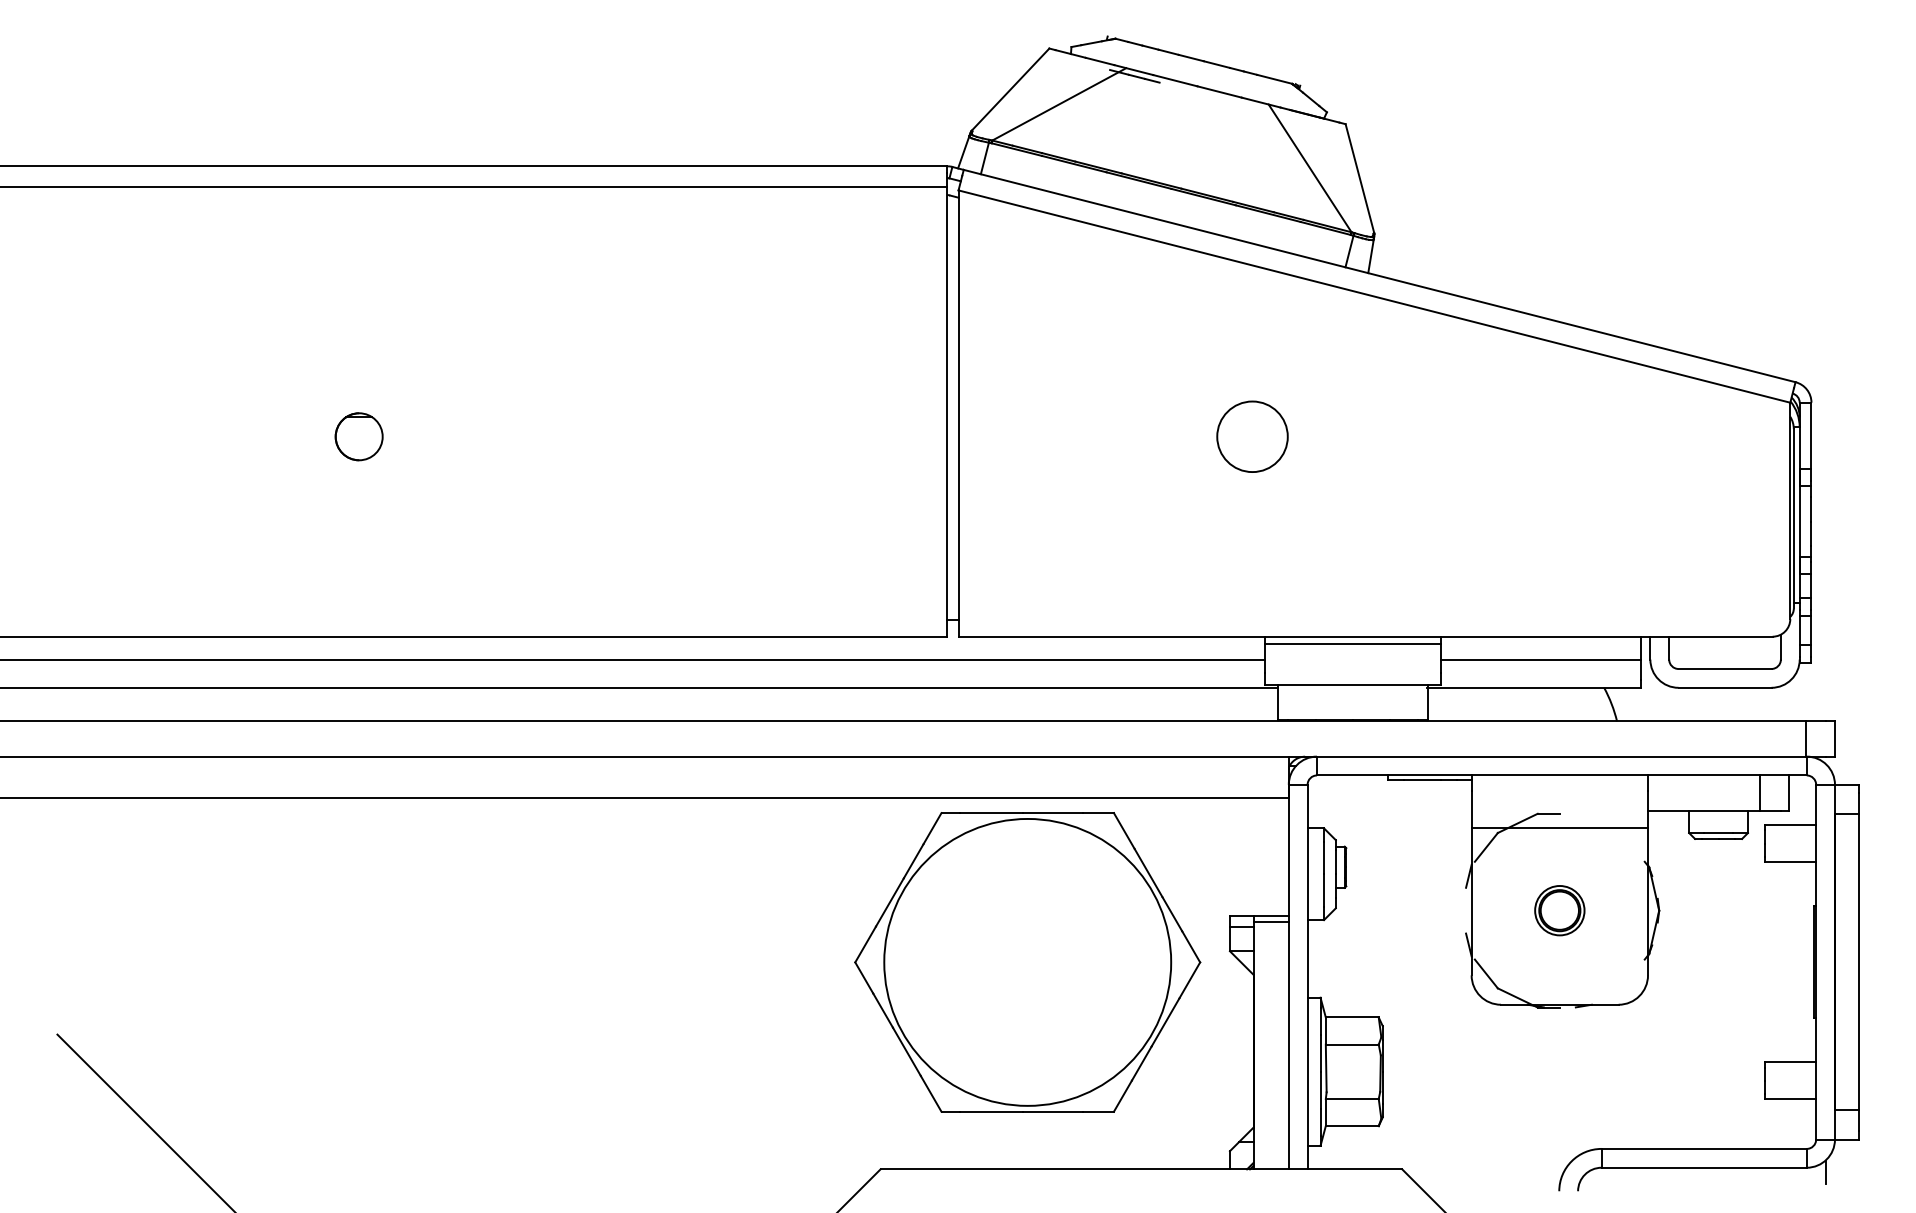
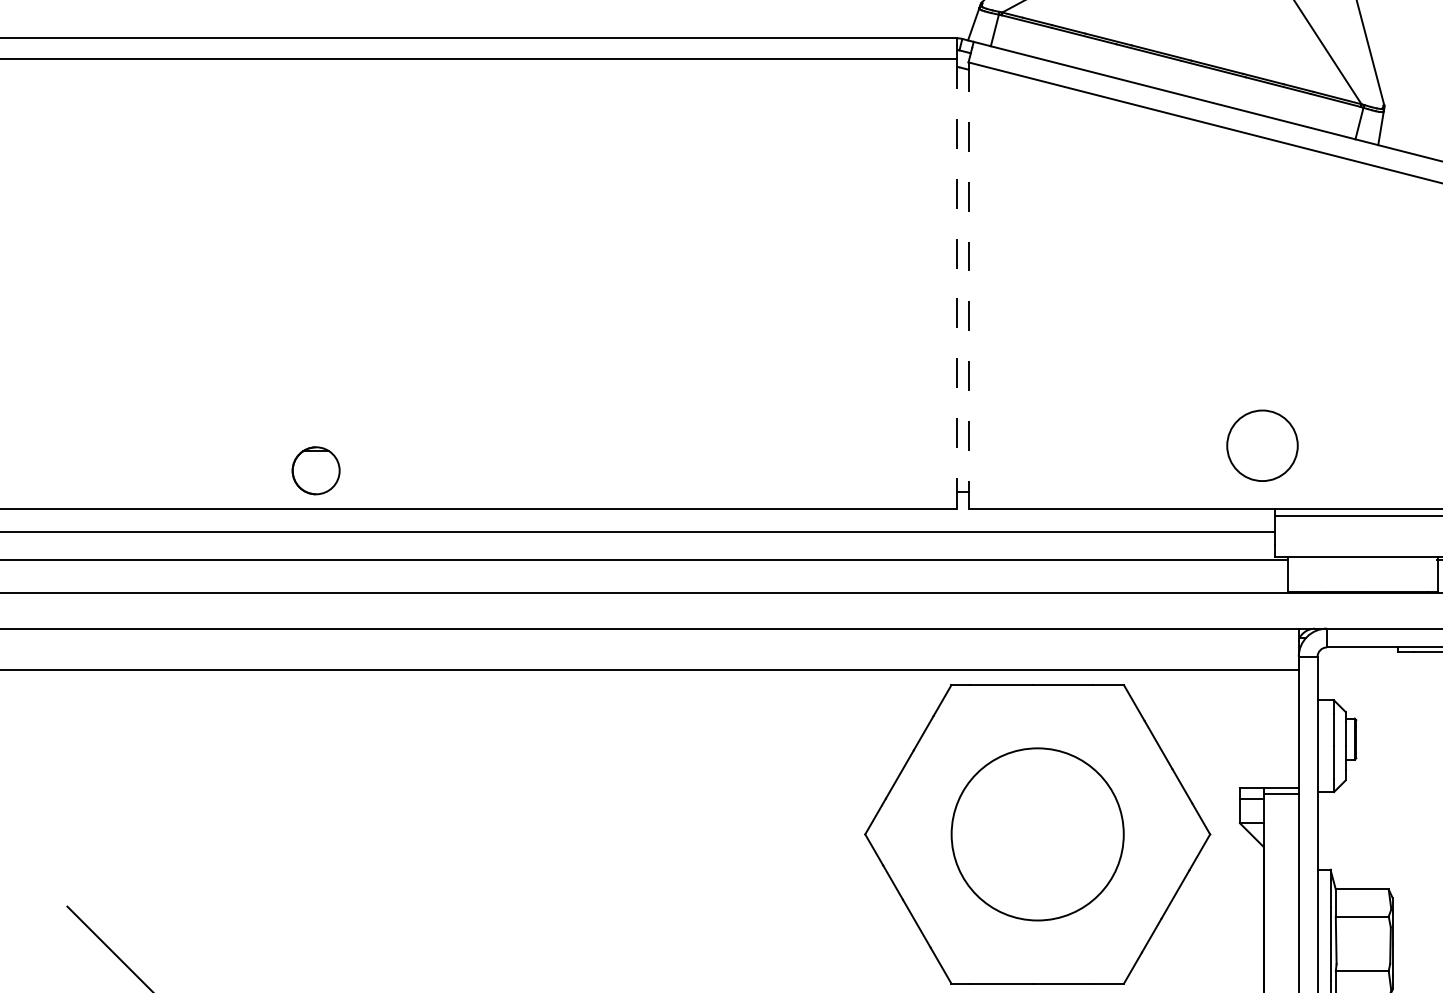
line: (947, 412) -> (957, 284), solid -> dashed
line: (958, 414) -> (968, 286), solid -> dashed
part: (358, 436) -> (315, 470), moved
circle: (1252, 436) -> (1262, 445), moved
circle: (1027, 961) -> (1037, 833), size x0.6

